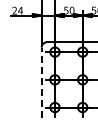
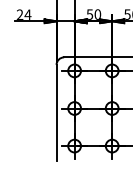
line: (41, 82) -> (56, 112), dashed -> solid

